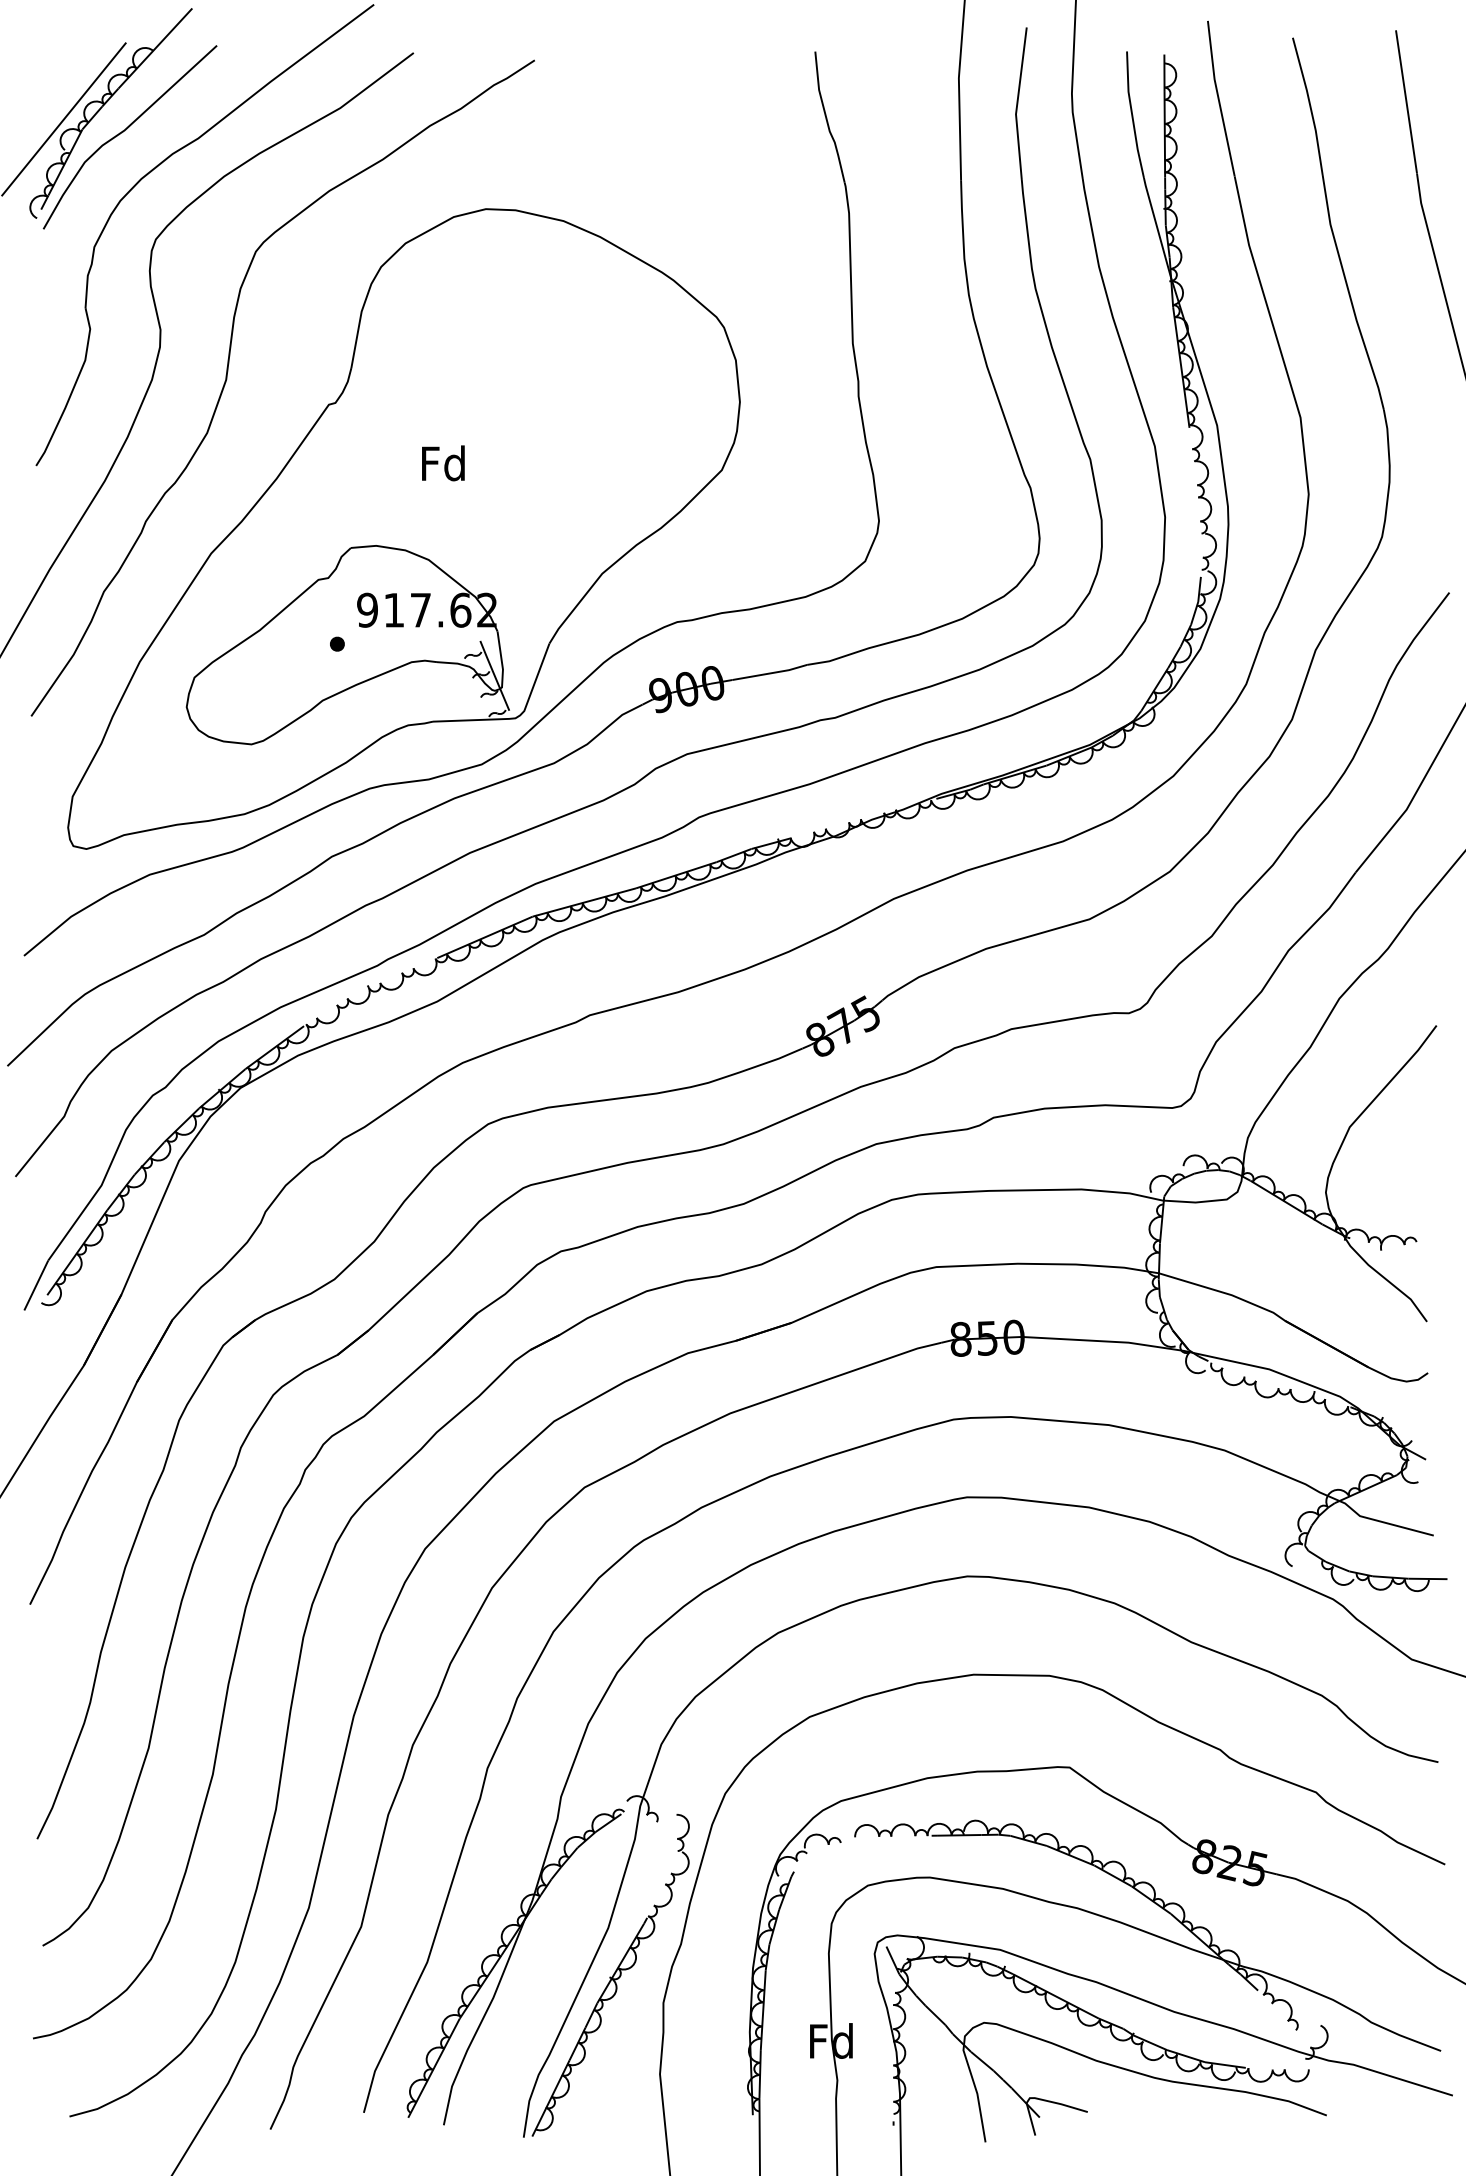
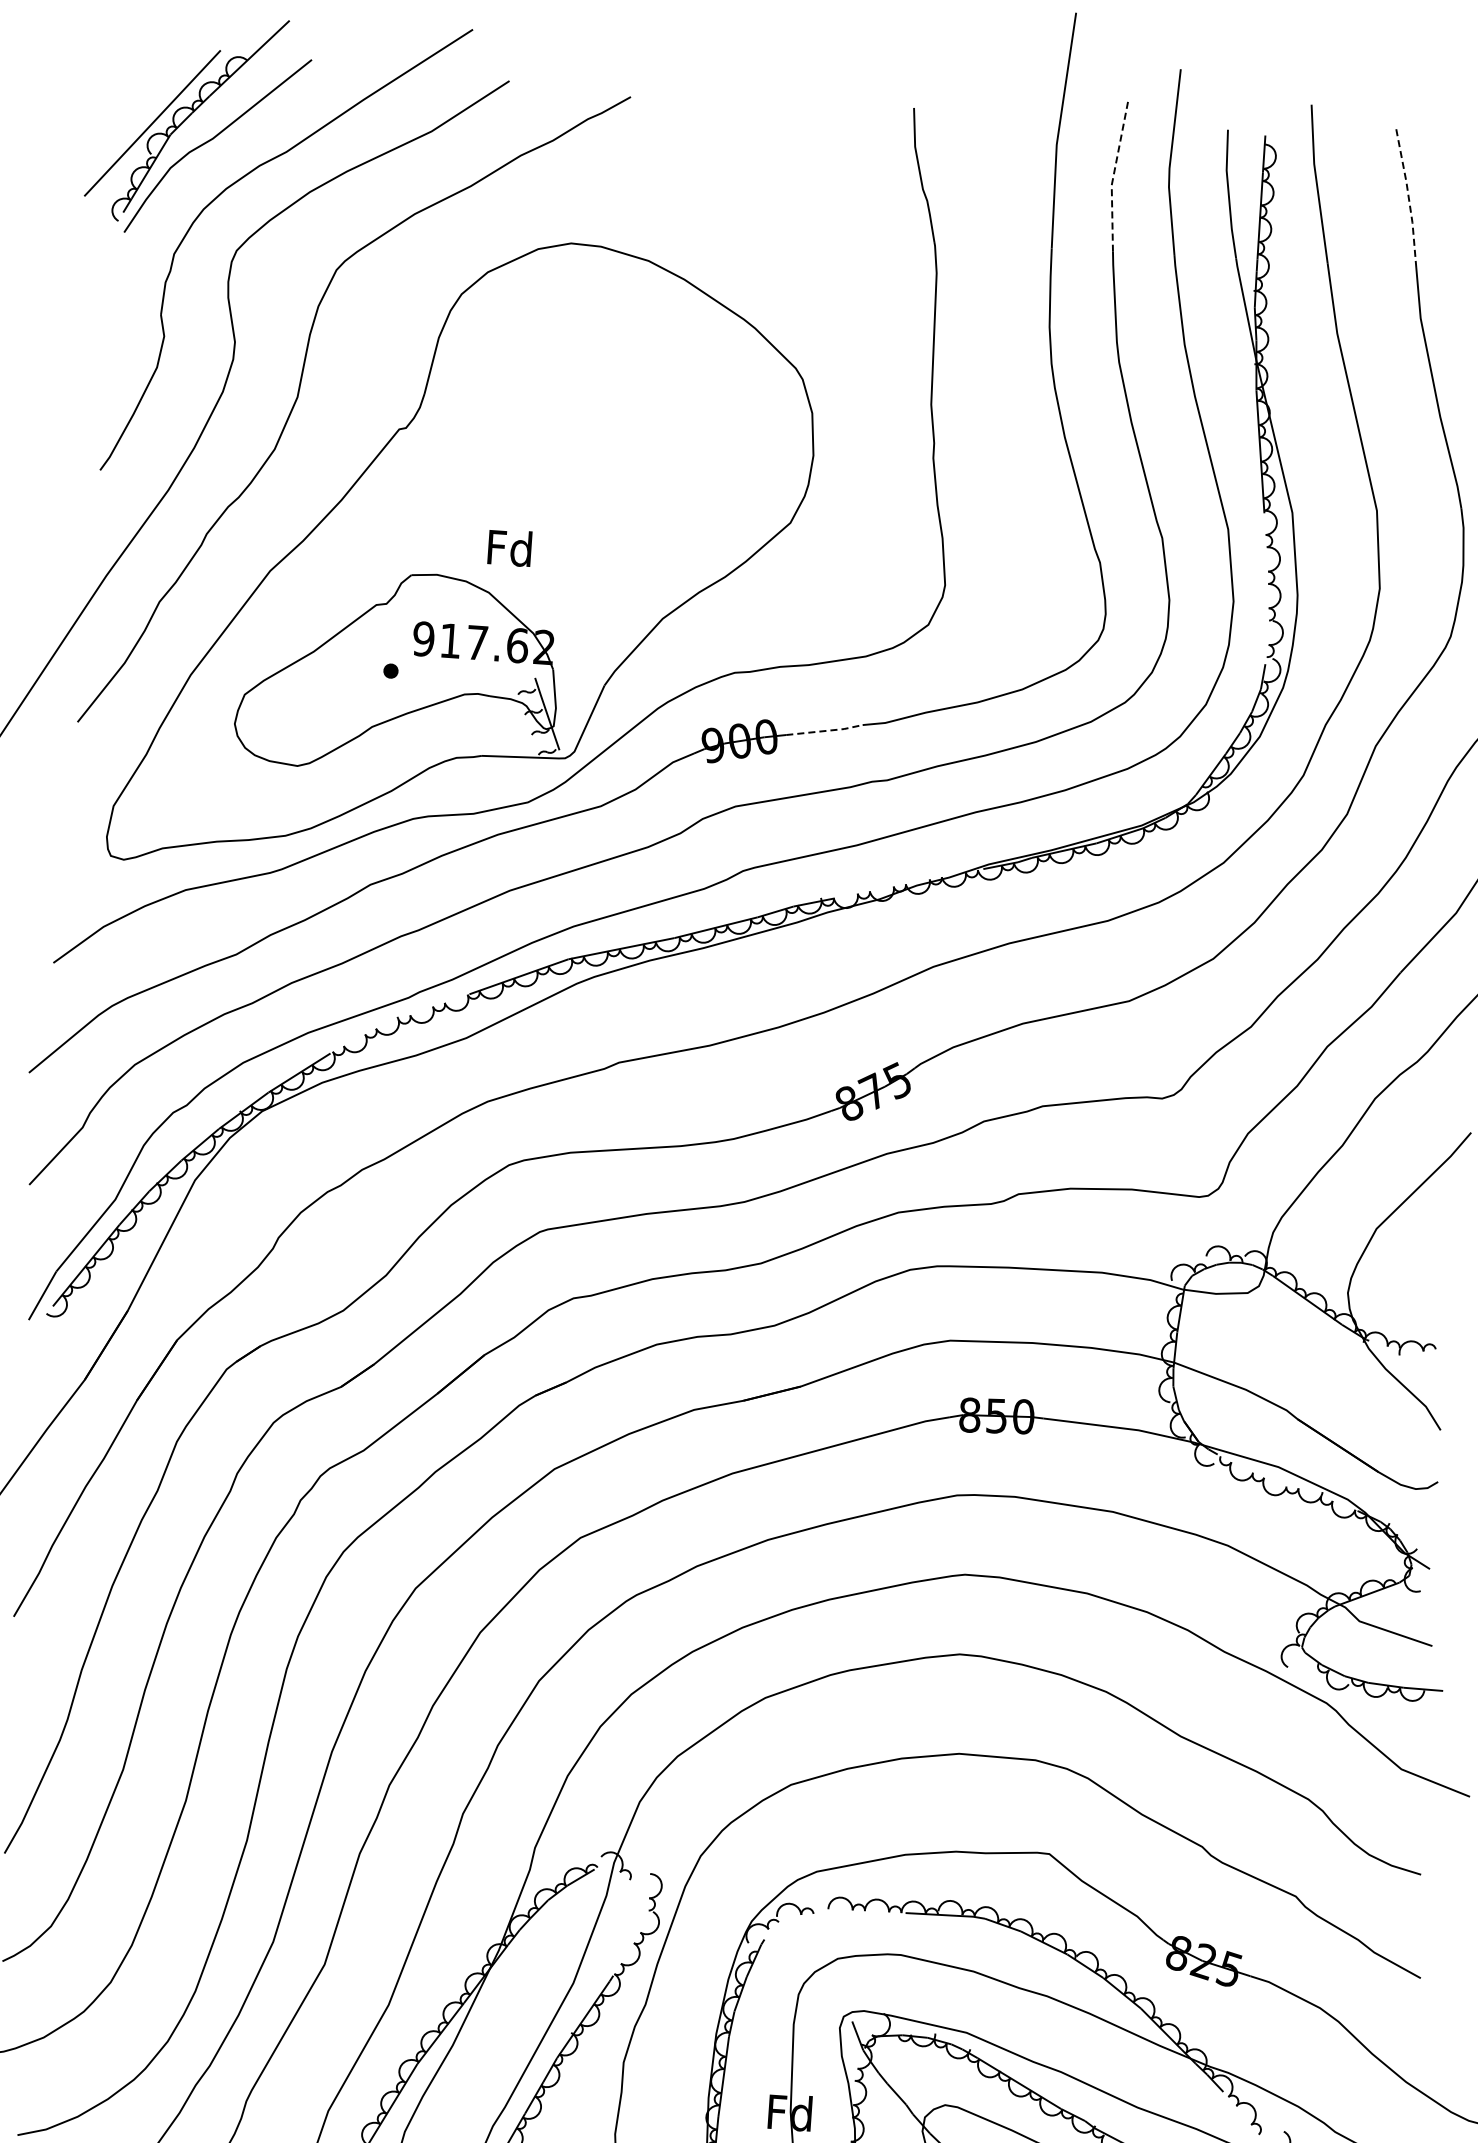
line: (1017, 103) -> (1114, 174), solid -> dashed
line: (1310, 105) -> (1408, 197), solid -> dashed
text: (443, 463) -> (509, 548), moved
line: (770, 673) -> (825, 731), solid -> dashed

